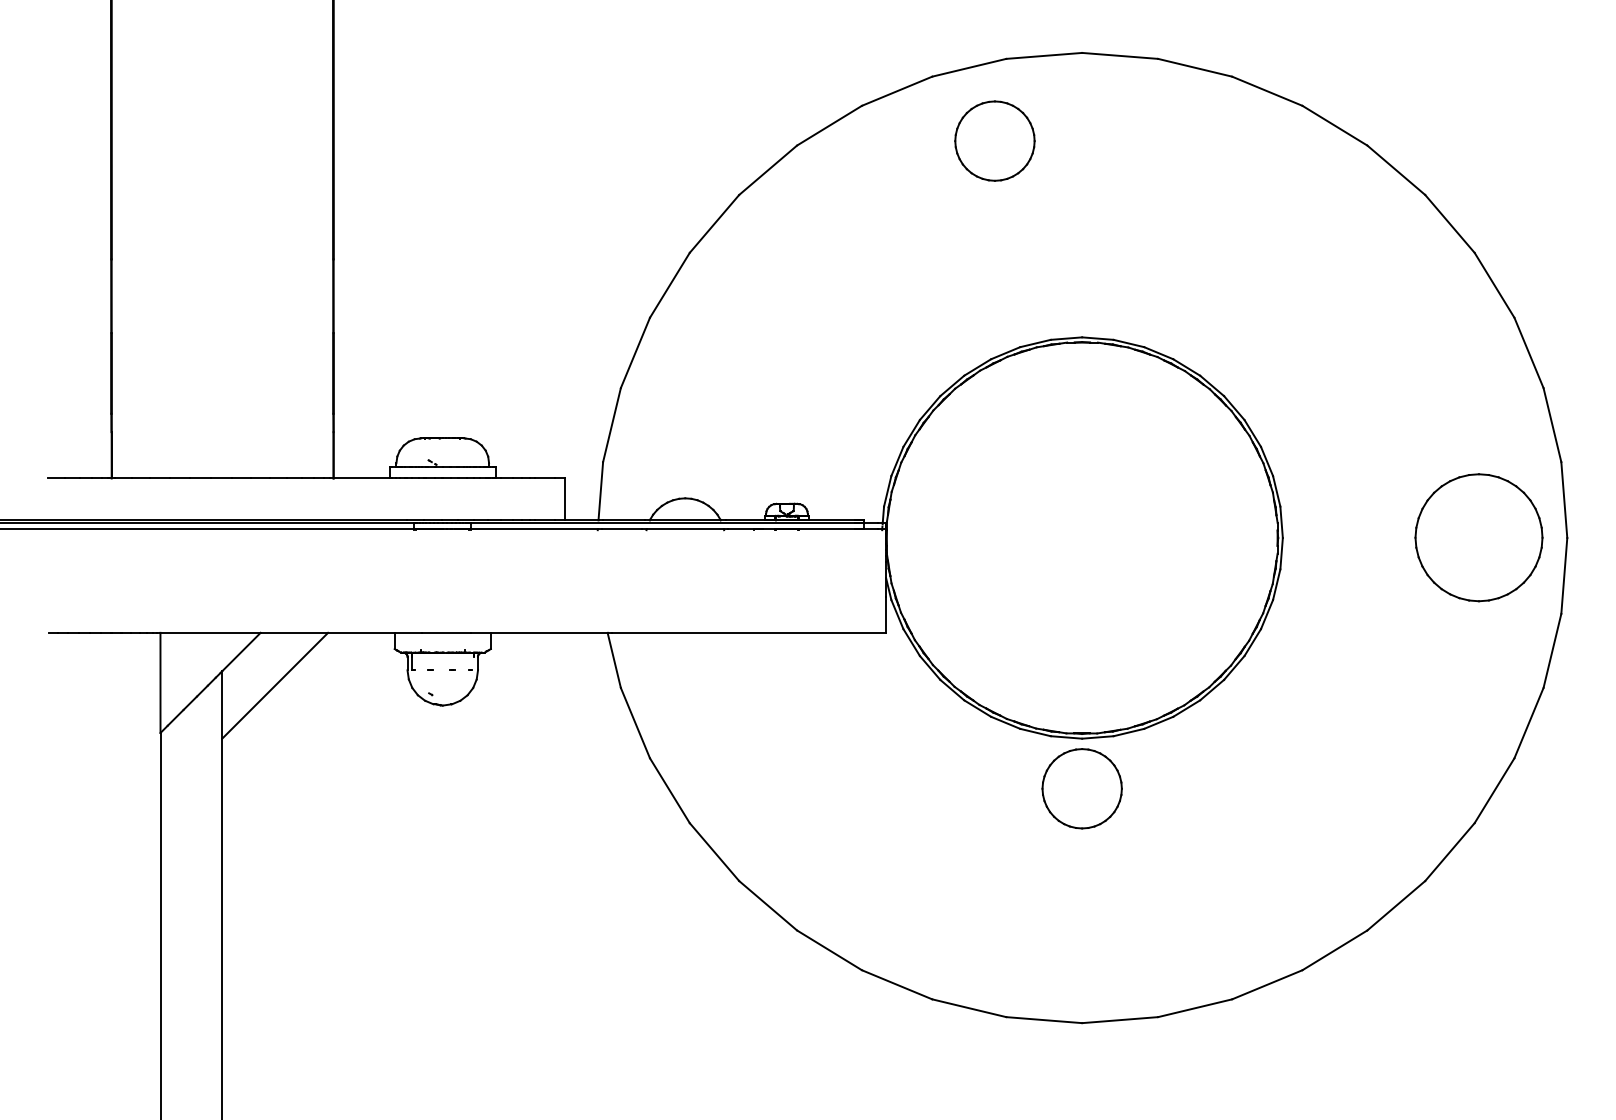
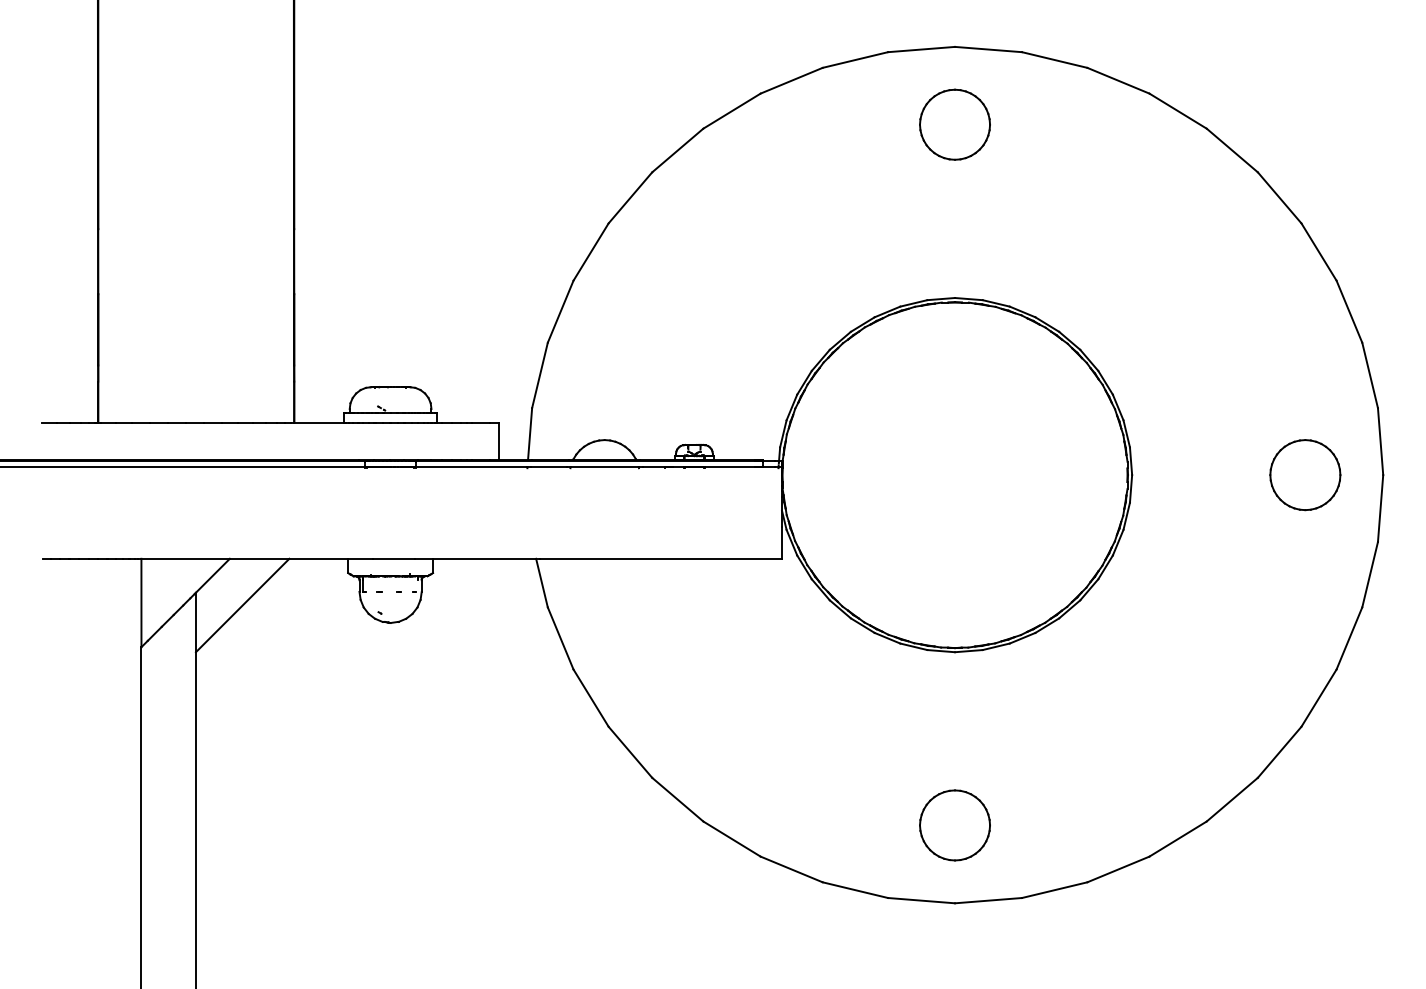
part: (994, 140) -> (954, 124), moved
part: (1479, 538) -> (1305, 475), size x0.62
part: (1081, 788) -> (954, 825), moved

